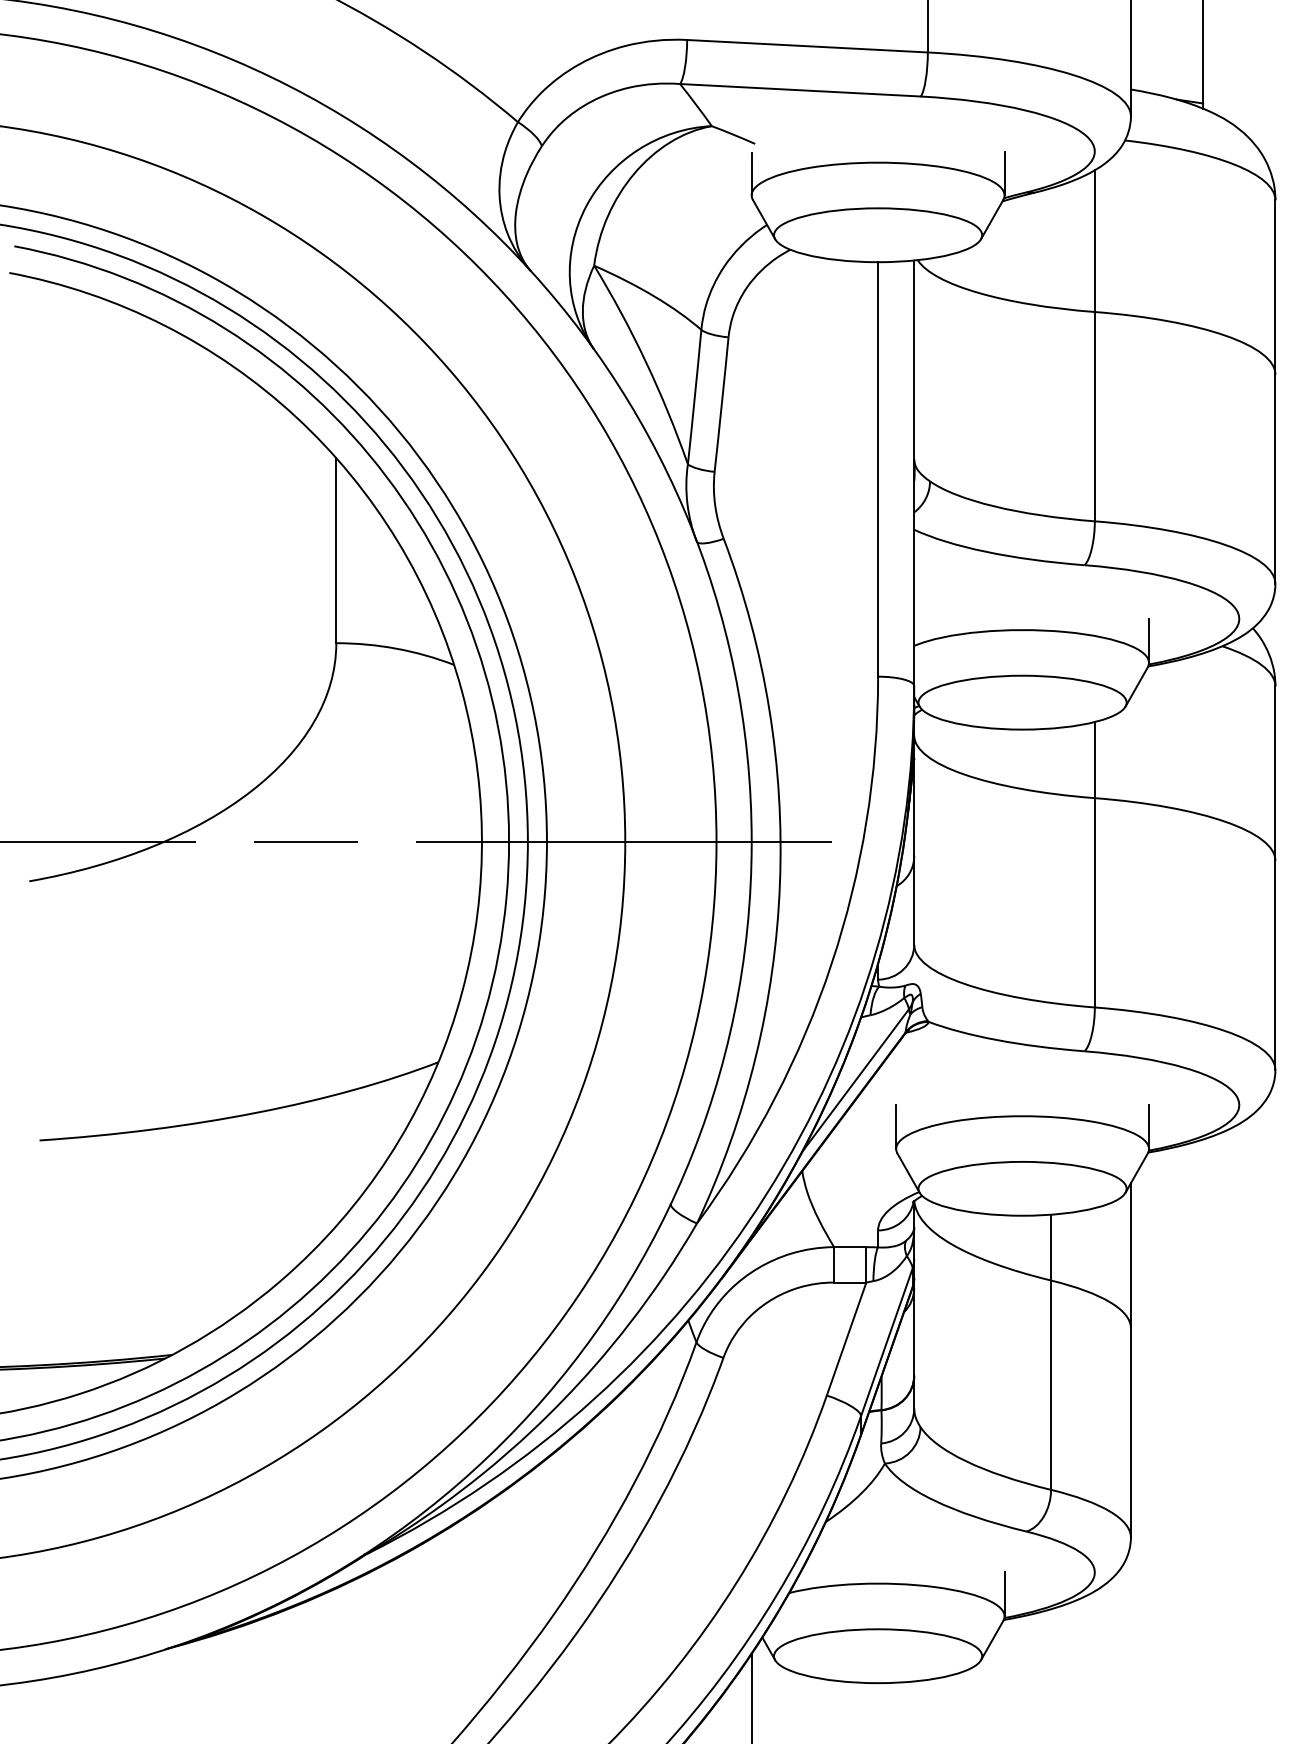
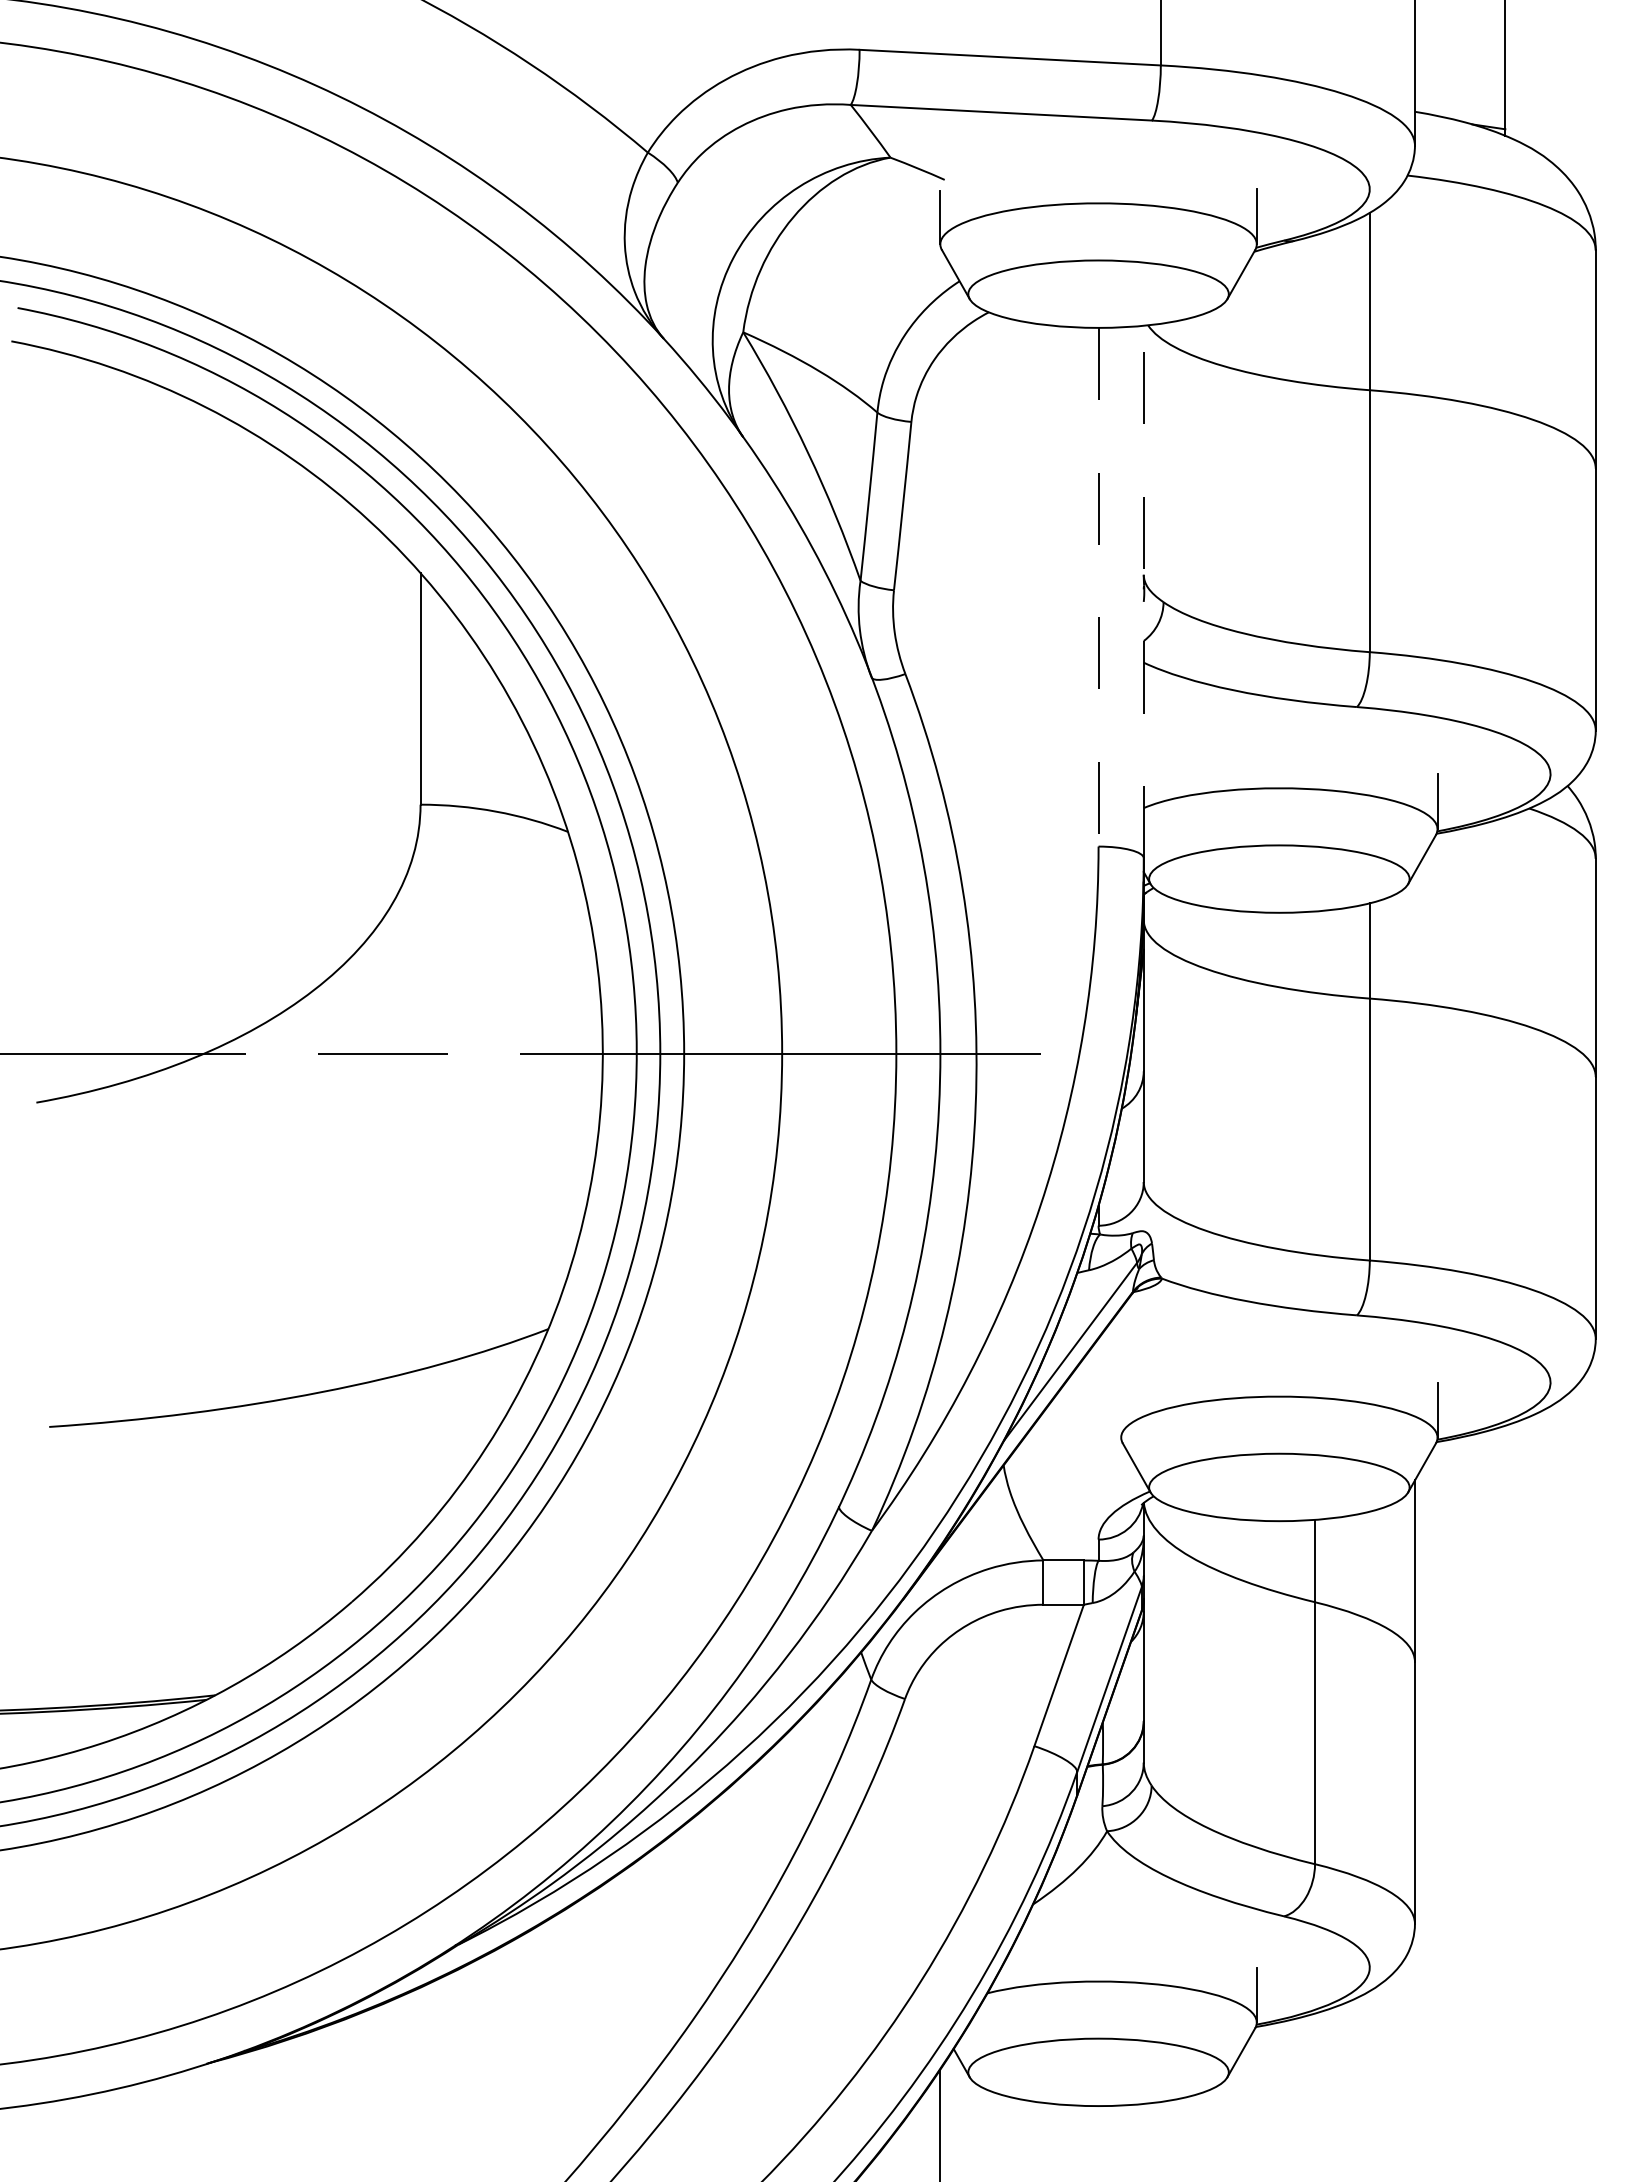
line: (878, 469) -> (1098, 587), solid -> dashed
line: (914, 472) -> (1143, 591), solid -> dashed
line: (896, 1126) -> (1121, 1409), removed

